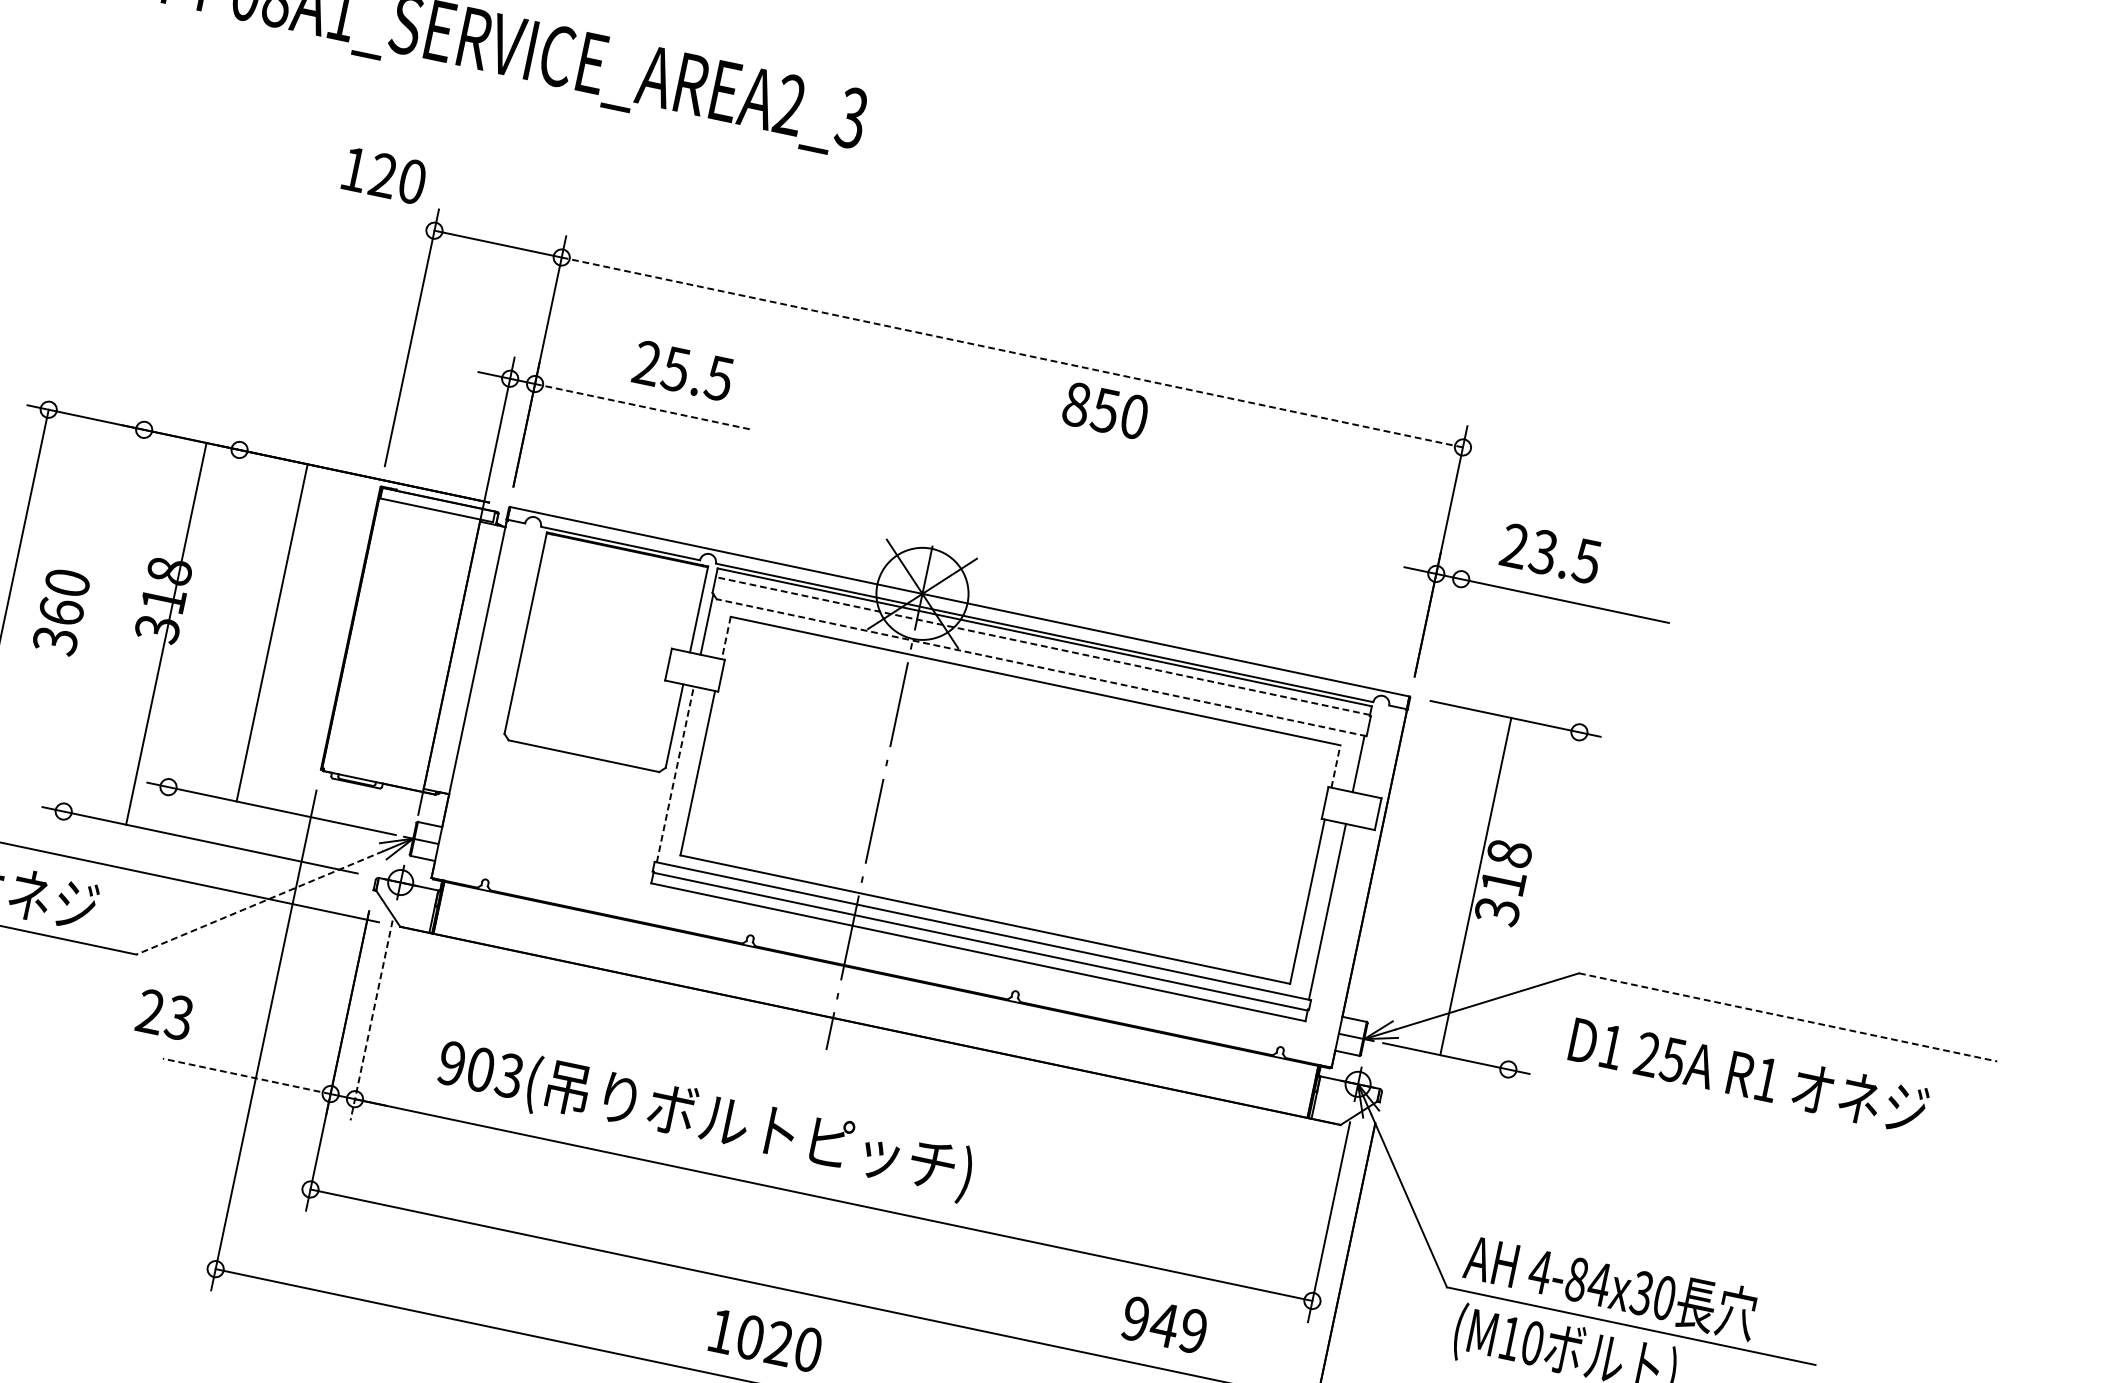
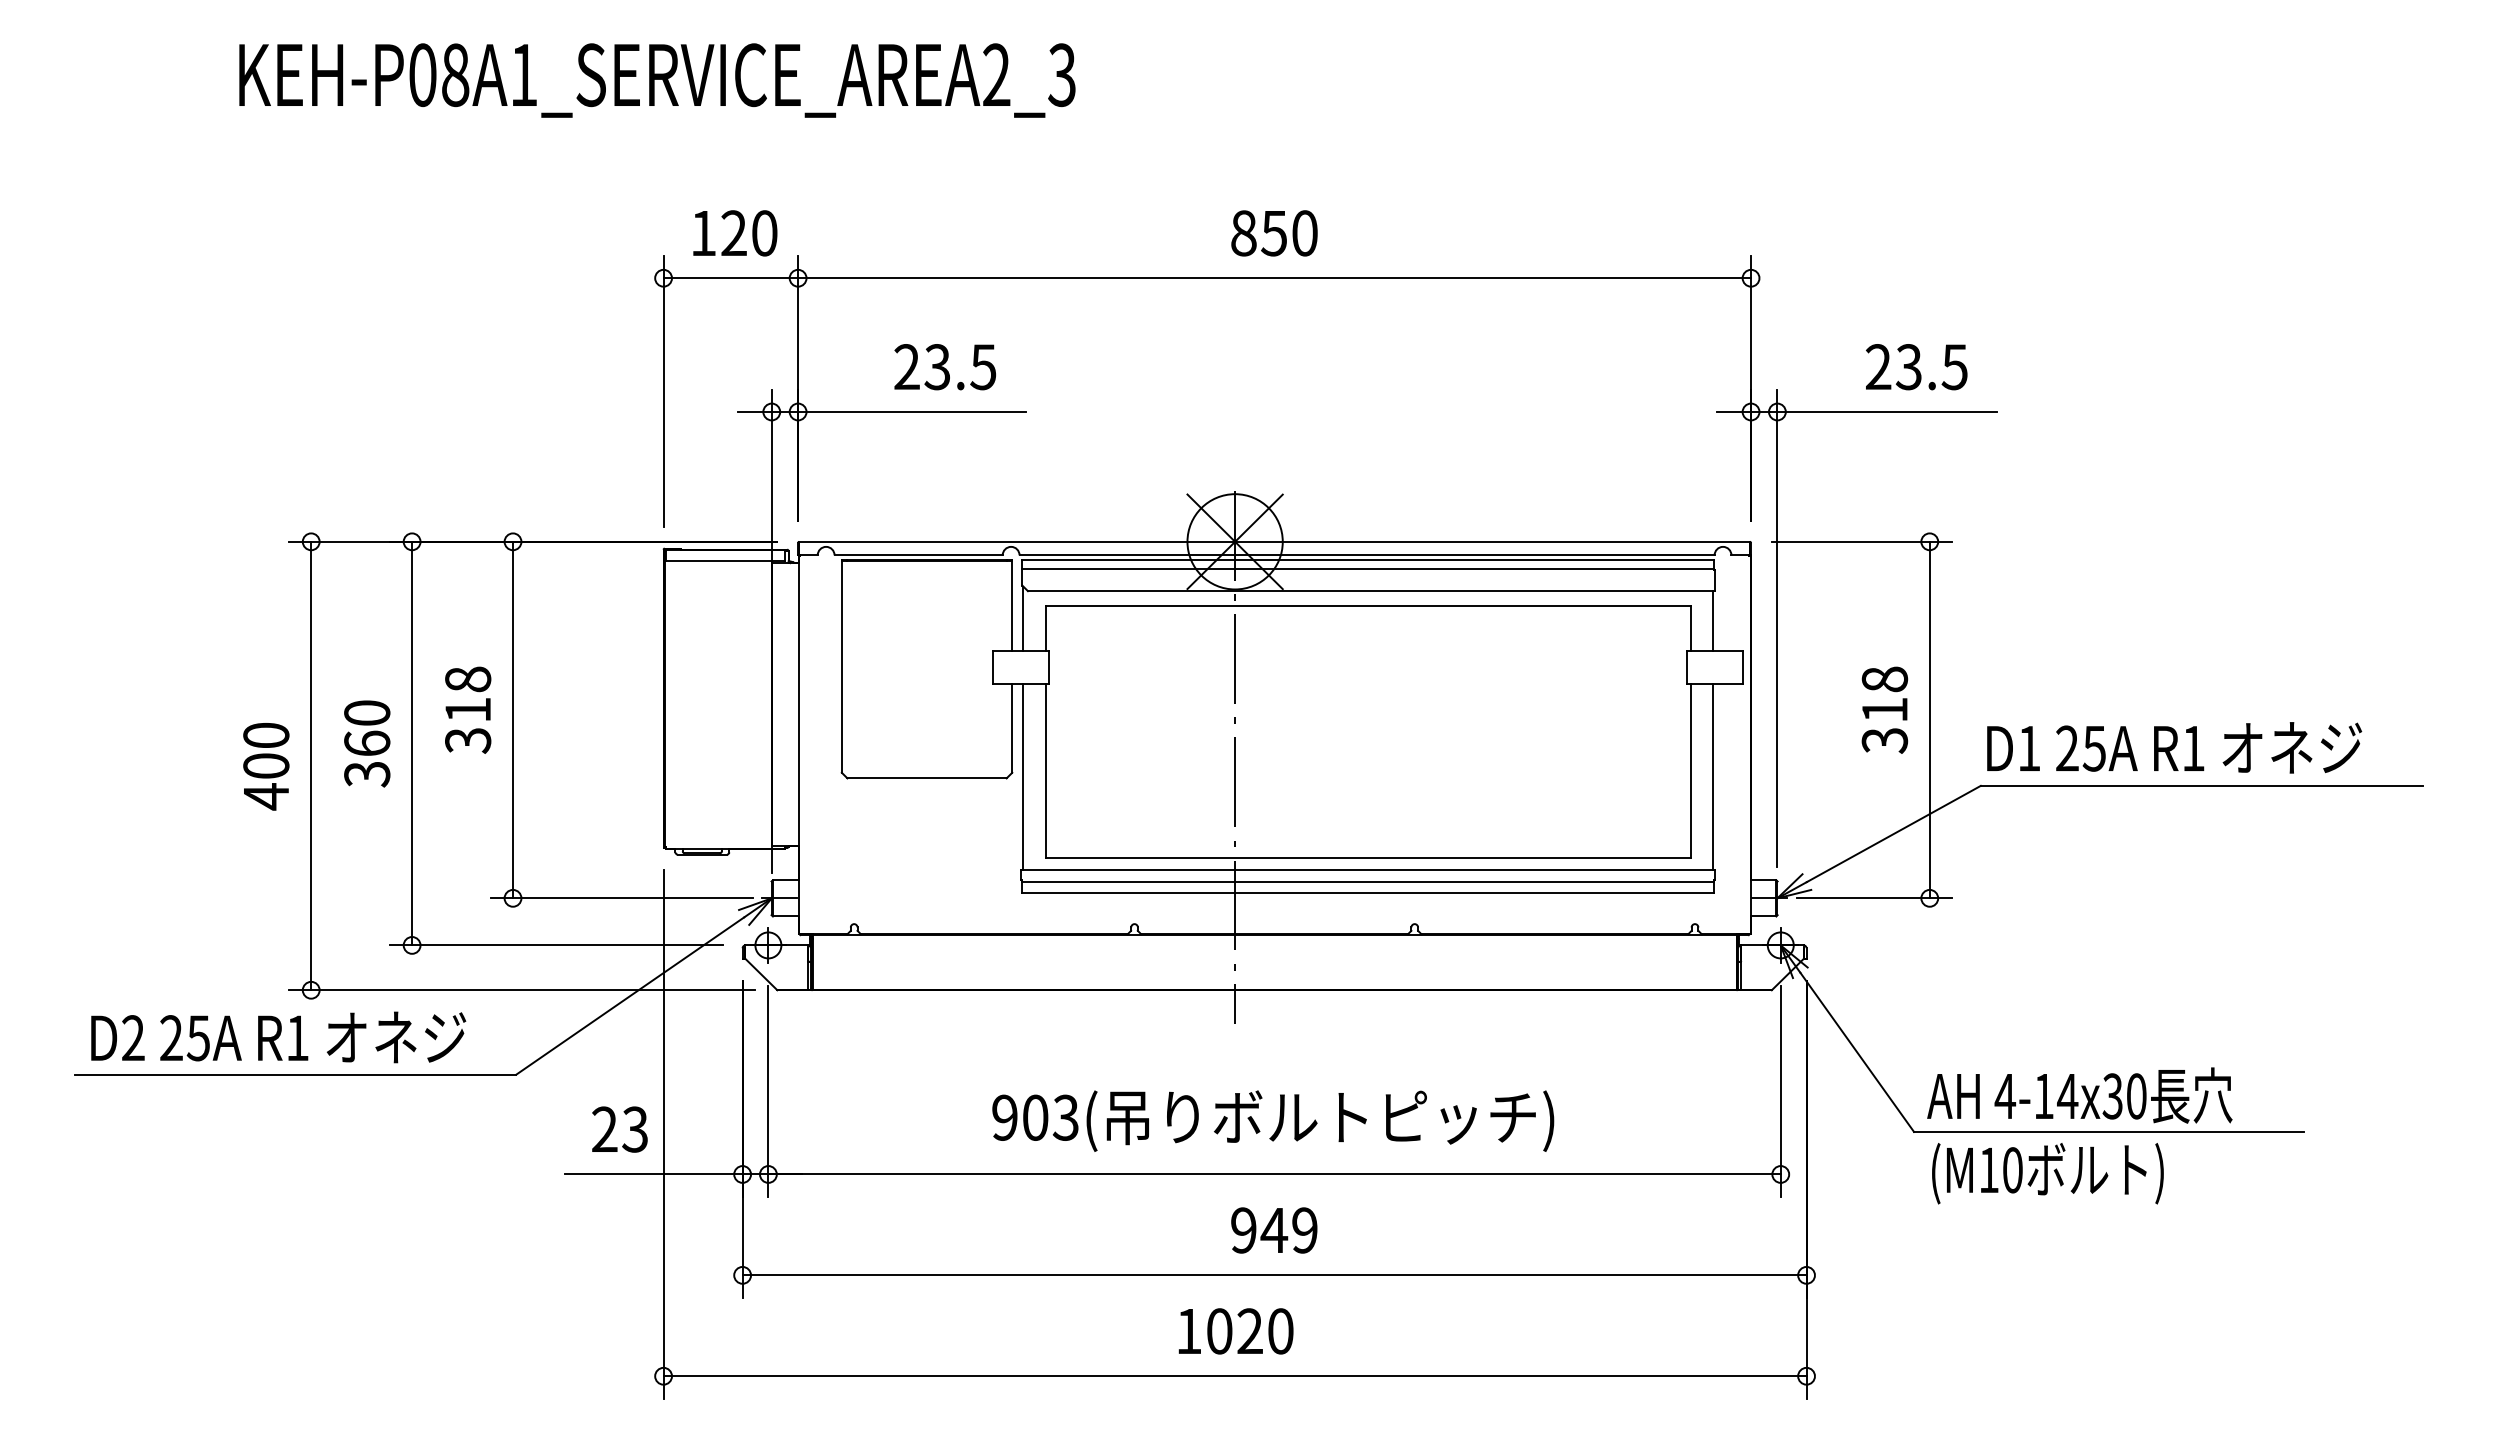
text: (384, 176) -> (735, 233), moved
line: (1013, 352) -> (1275, 278), dashed -> solid
text: (675, 368) -> (937, 366), 25.5 -> 23.5
line: (642, 407) -> (911, 412), dashed -> solid
text: (1105, 410) -> (1274, 233), moved
text: (1550, 554) -> (1916, 367), moved
line: (272, 632) -> (513, 719), moved
line: (166, 633) -> (412, 743), moved
line: (725, 638) -> (1045, 628), dashed -> solid
line: (1043, 645) -> (1368, 568), dashed -> solid
line: (1041, 668) -> (1371, 591), dashed -> solid
line: (1336, 765) -> (1690, 627), dashed -> solid
line: (675, 774) -> (1023, 777), dashed -> solid
line: (1418, 783) -> (1777, 627), added
line: (1475, 885) -> (1929, 719), moved
line: (259, 903) -> (629, 996), dashed -> solid
text: (164, 1014) -> (619, 1129), moved
line: (1788, 1017) -> (2202, 785), dashed -> solid
line: (371, 1020) -> (768, 1091), dashed -> solid
text: (1748, 1074) -> (2174, 747), moved
line: (246, 1076) -> (653, 1174), dashed -> solid
text: (705, 1119) -> (1273, 1120), moved
text: (1576, 1279) -> (2043, 1096), 4-84x30 -> 4-14x30
text: (1164, 1325) -> (1274, 1230), moved

